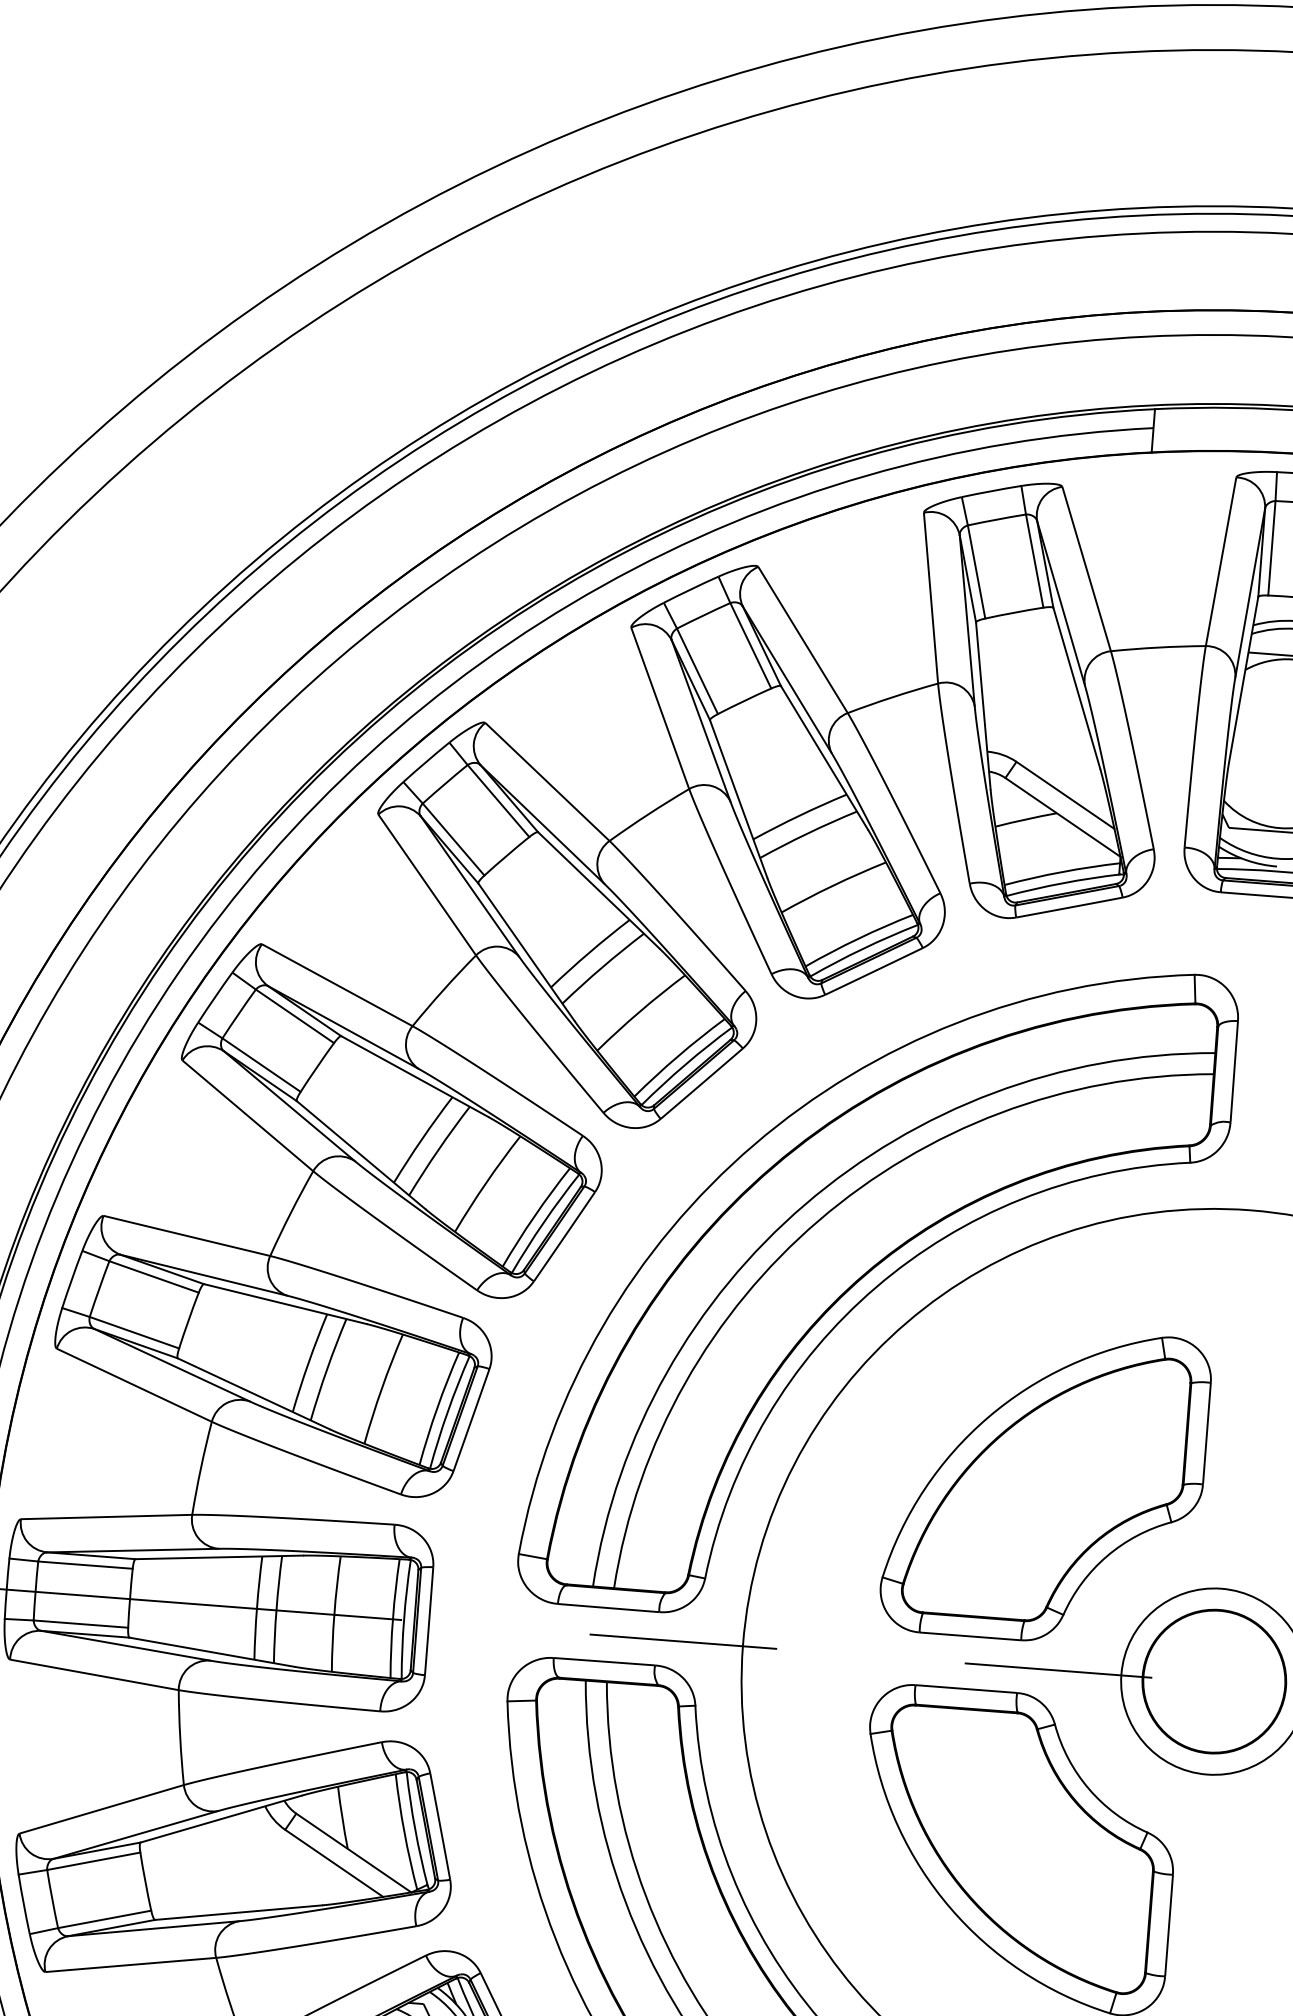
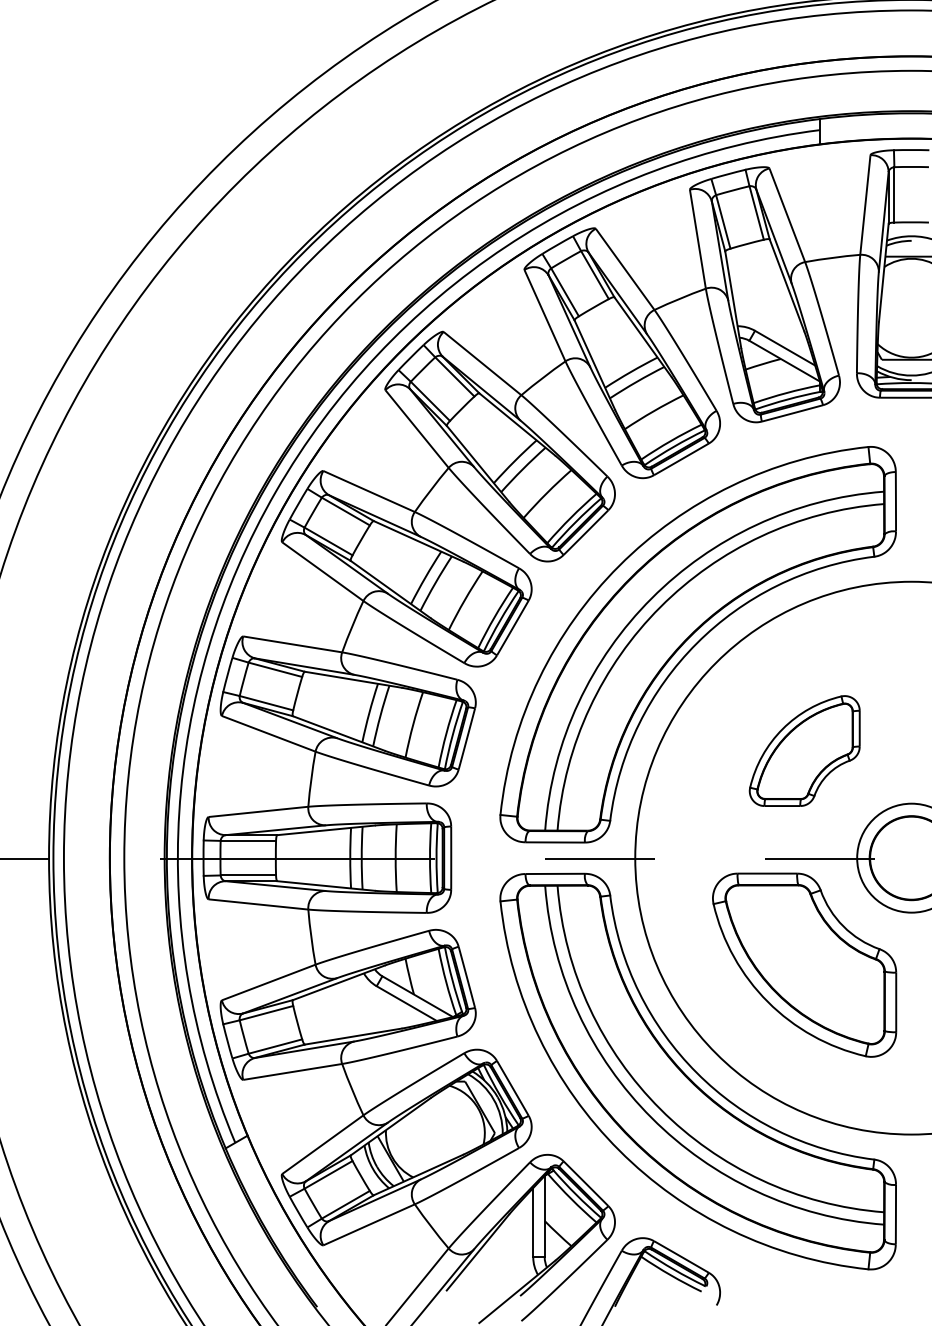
part: (1045, 1483) -> (804, 750), size x0.6

